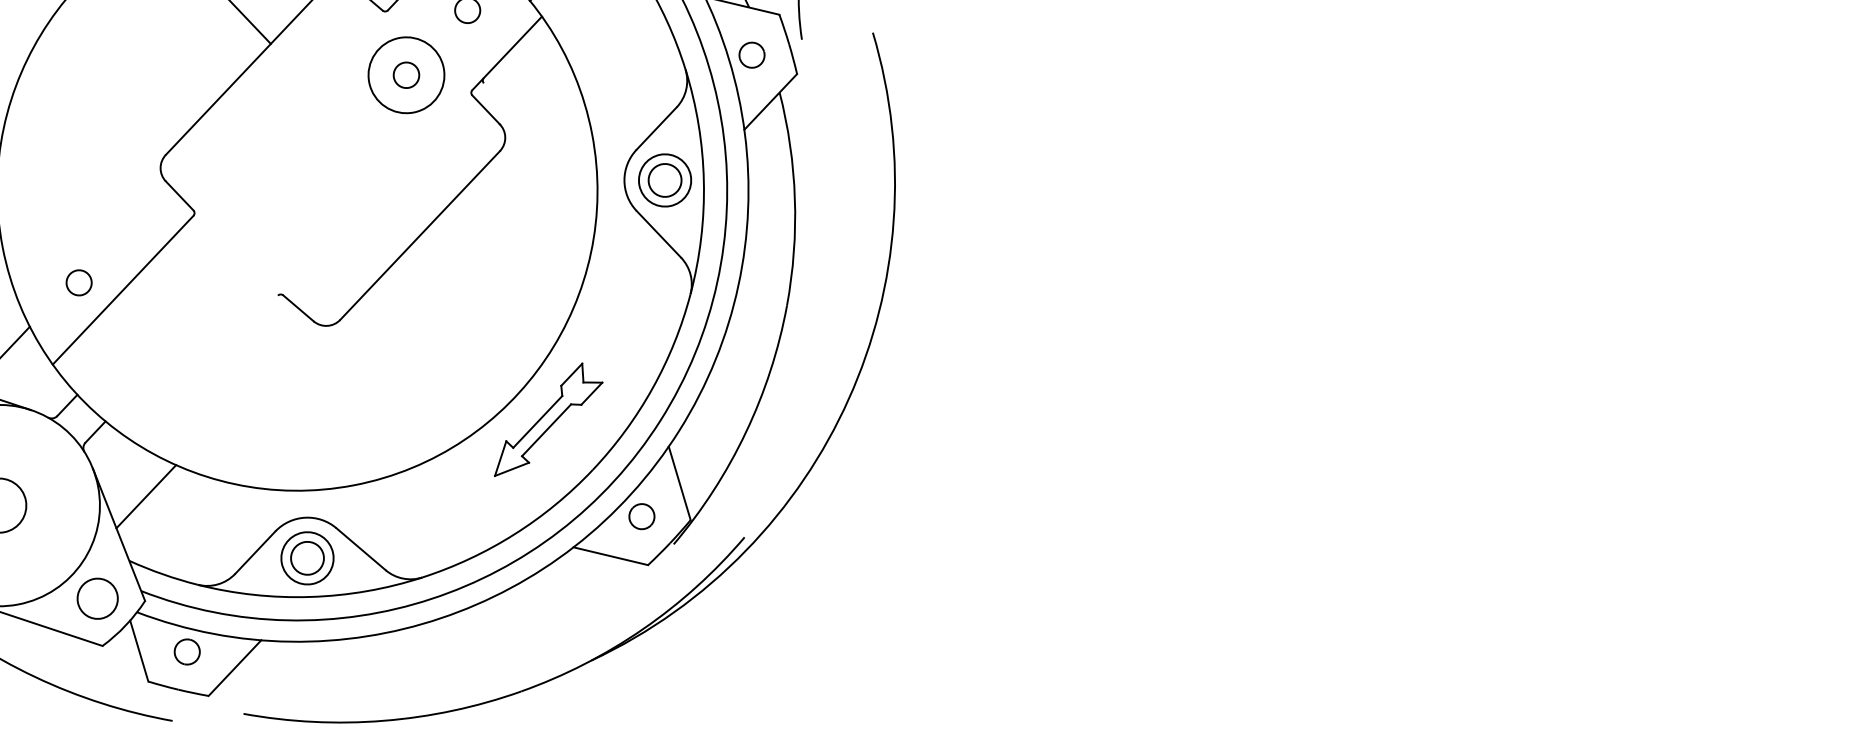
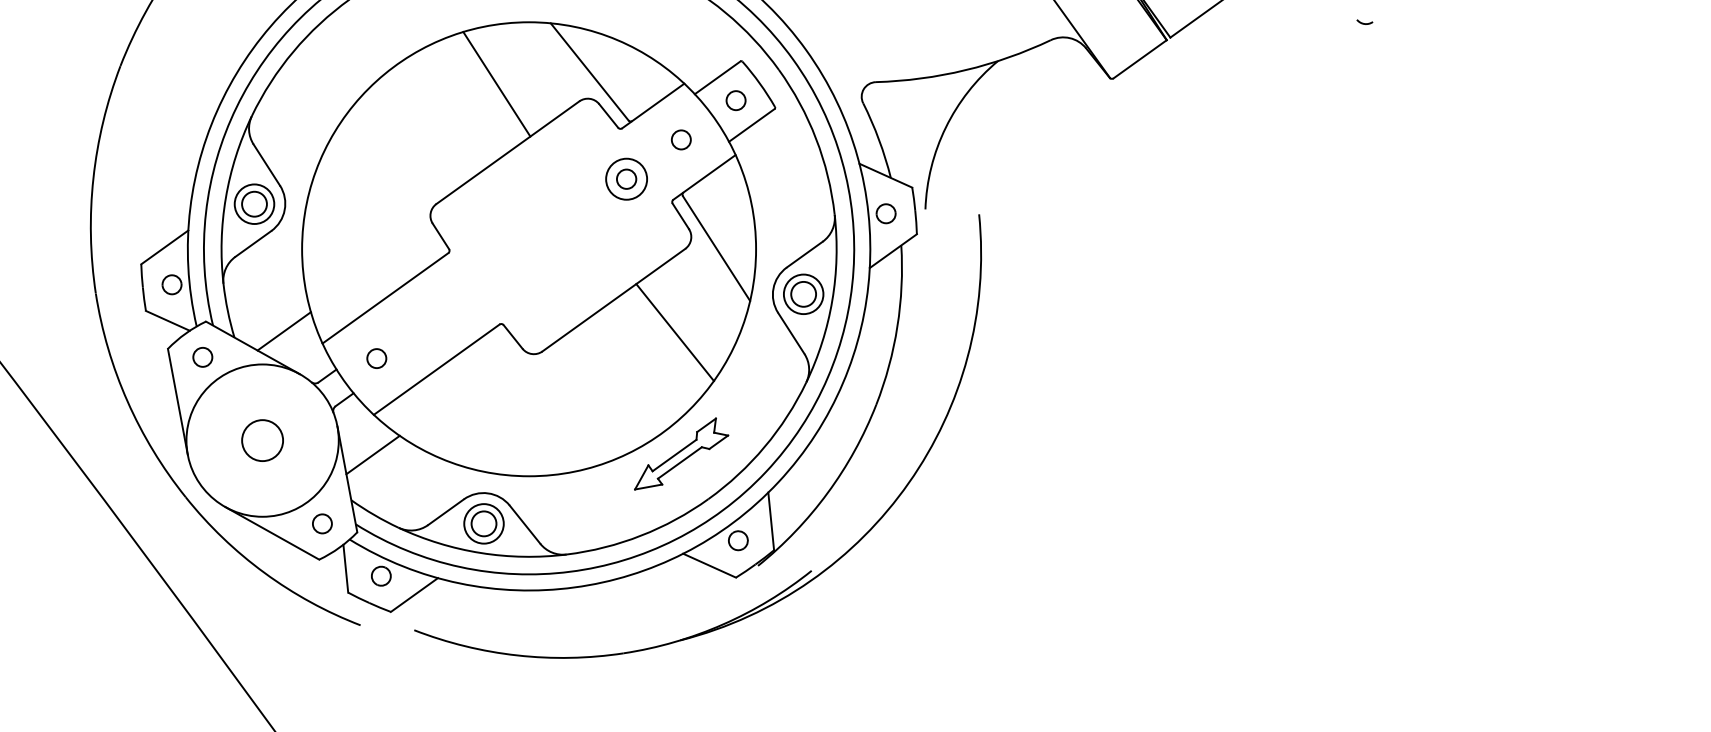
circle: (406, 74) -> (626, 178), size x0.71
line: (540, 142) -> (716, 248), added
line: (506, 262) -> (674, 332), added
circle: (78, 282) -> (376, 358), moved
line: (207, 369) -> (436, 369), added
circle: (96, 598) -> (321, 523), size x0.62

